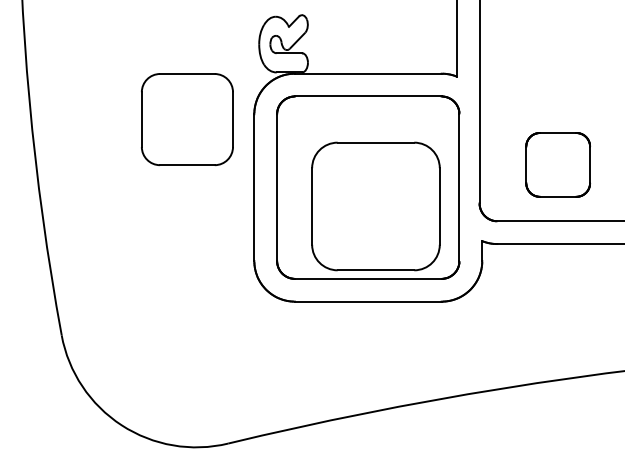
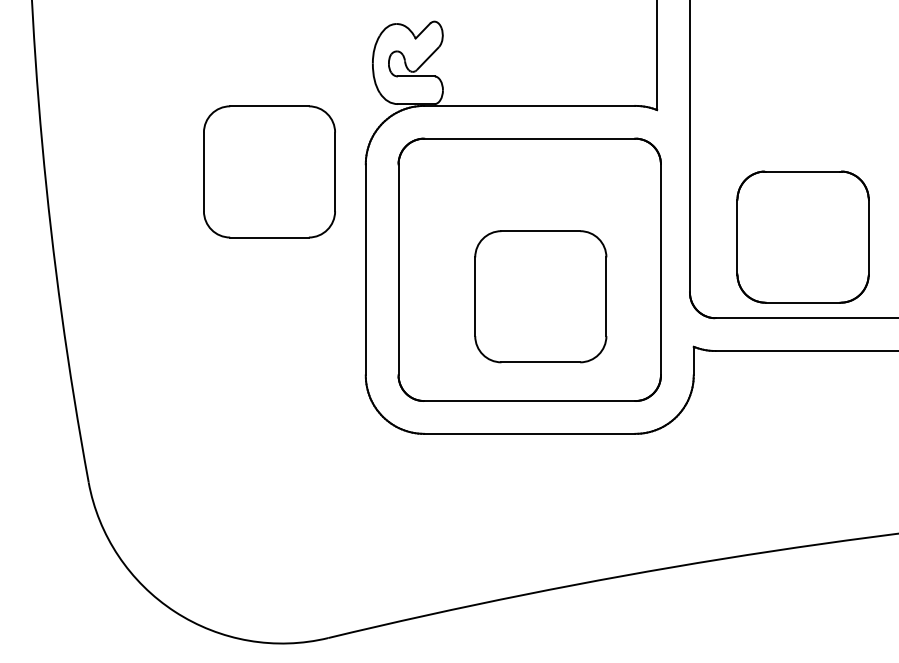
part: (557, 164) -> (802, 236), size x1.43
part: (375, 205) -> (540, 295), size x0.71

